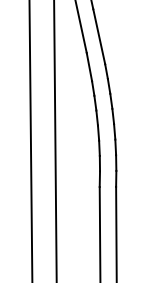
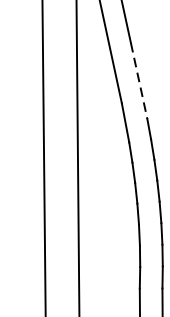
line: (99, 37) -> (139, 82), solid -> dashed

